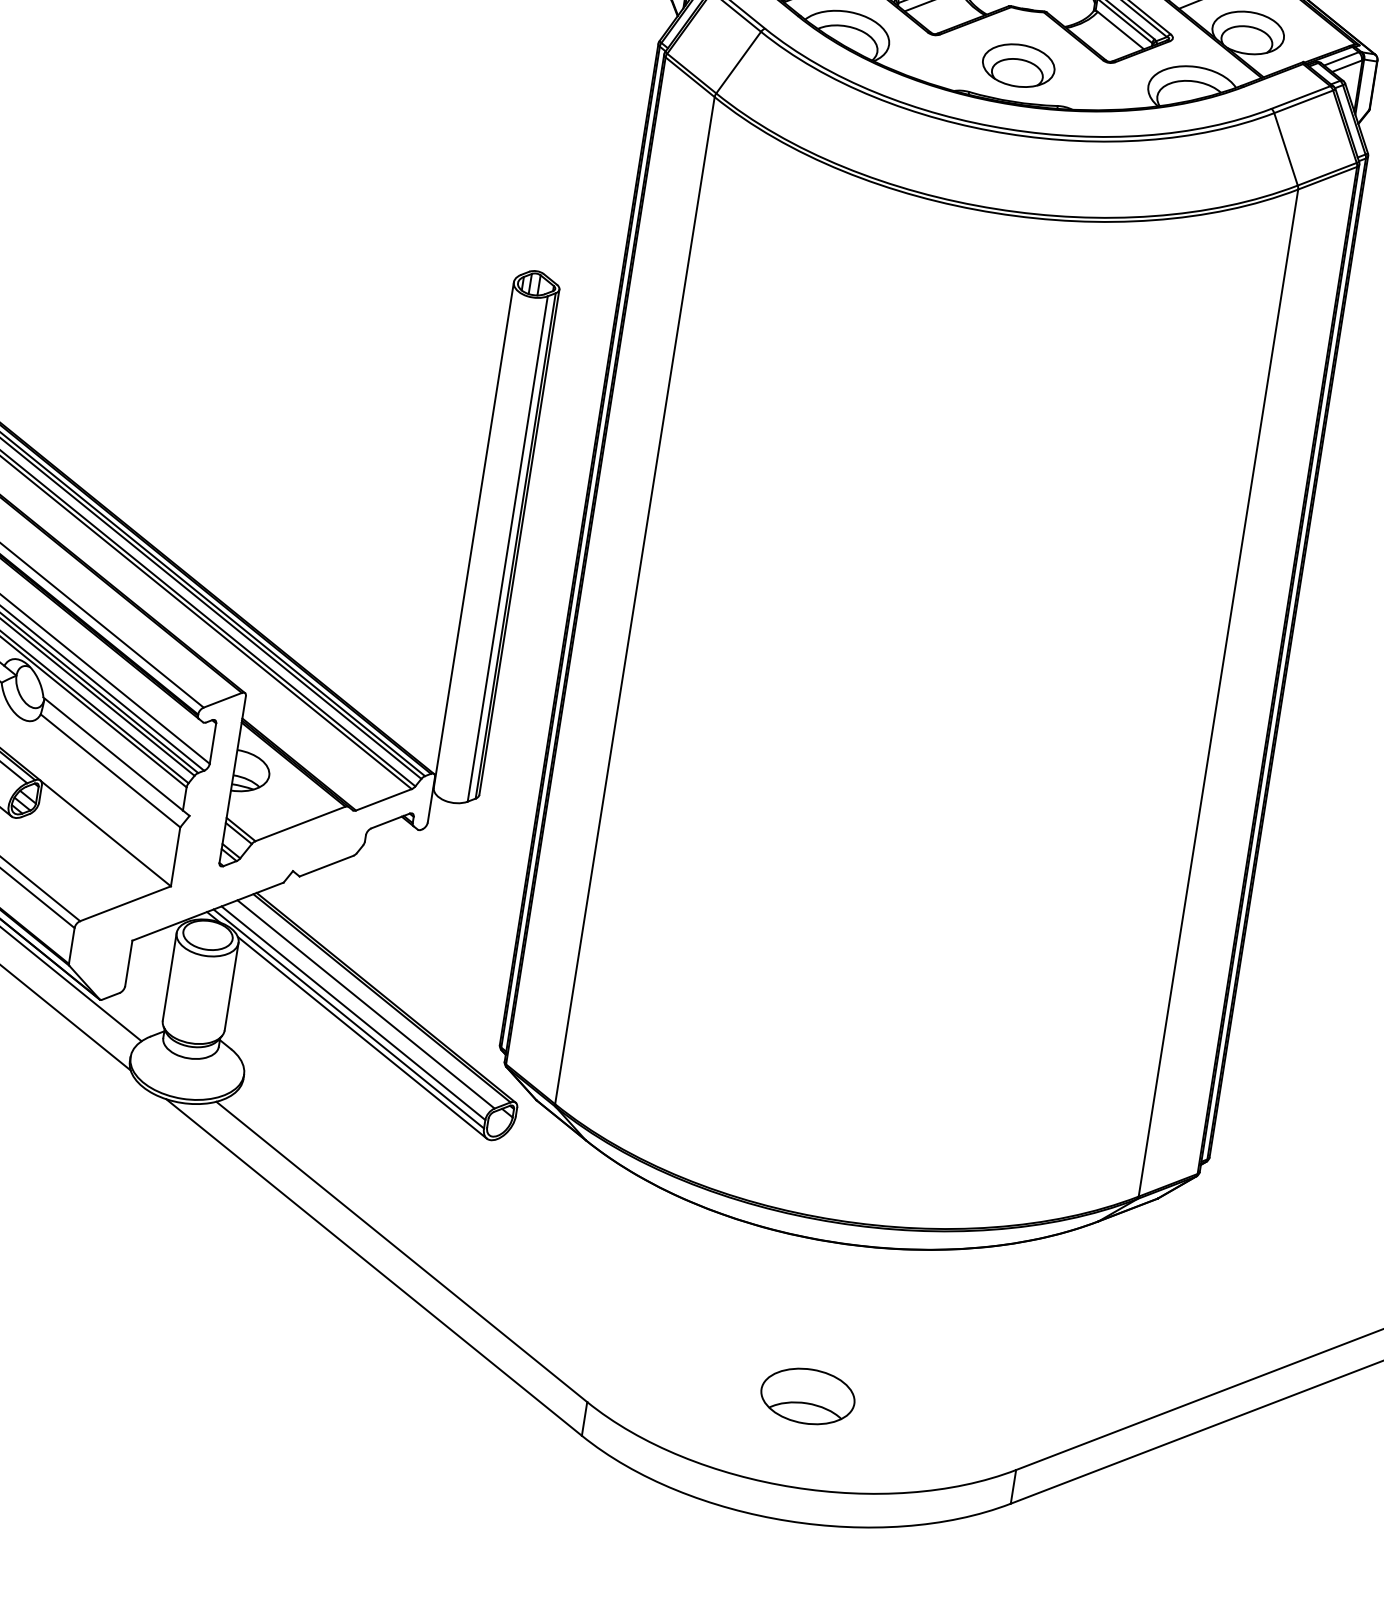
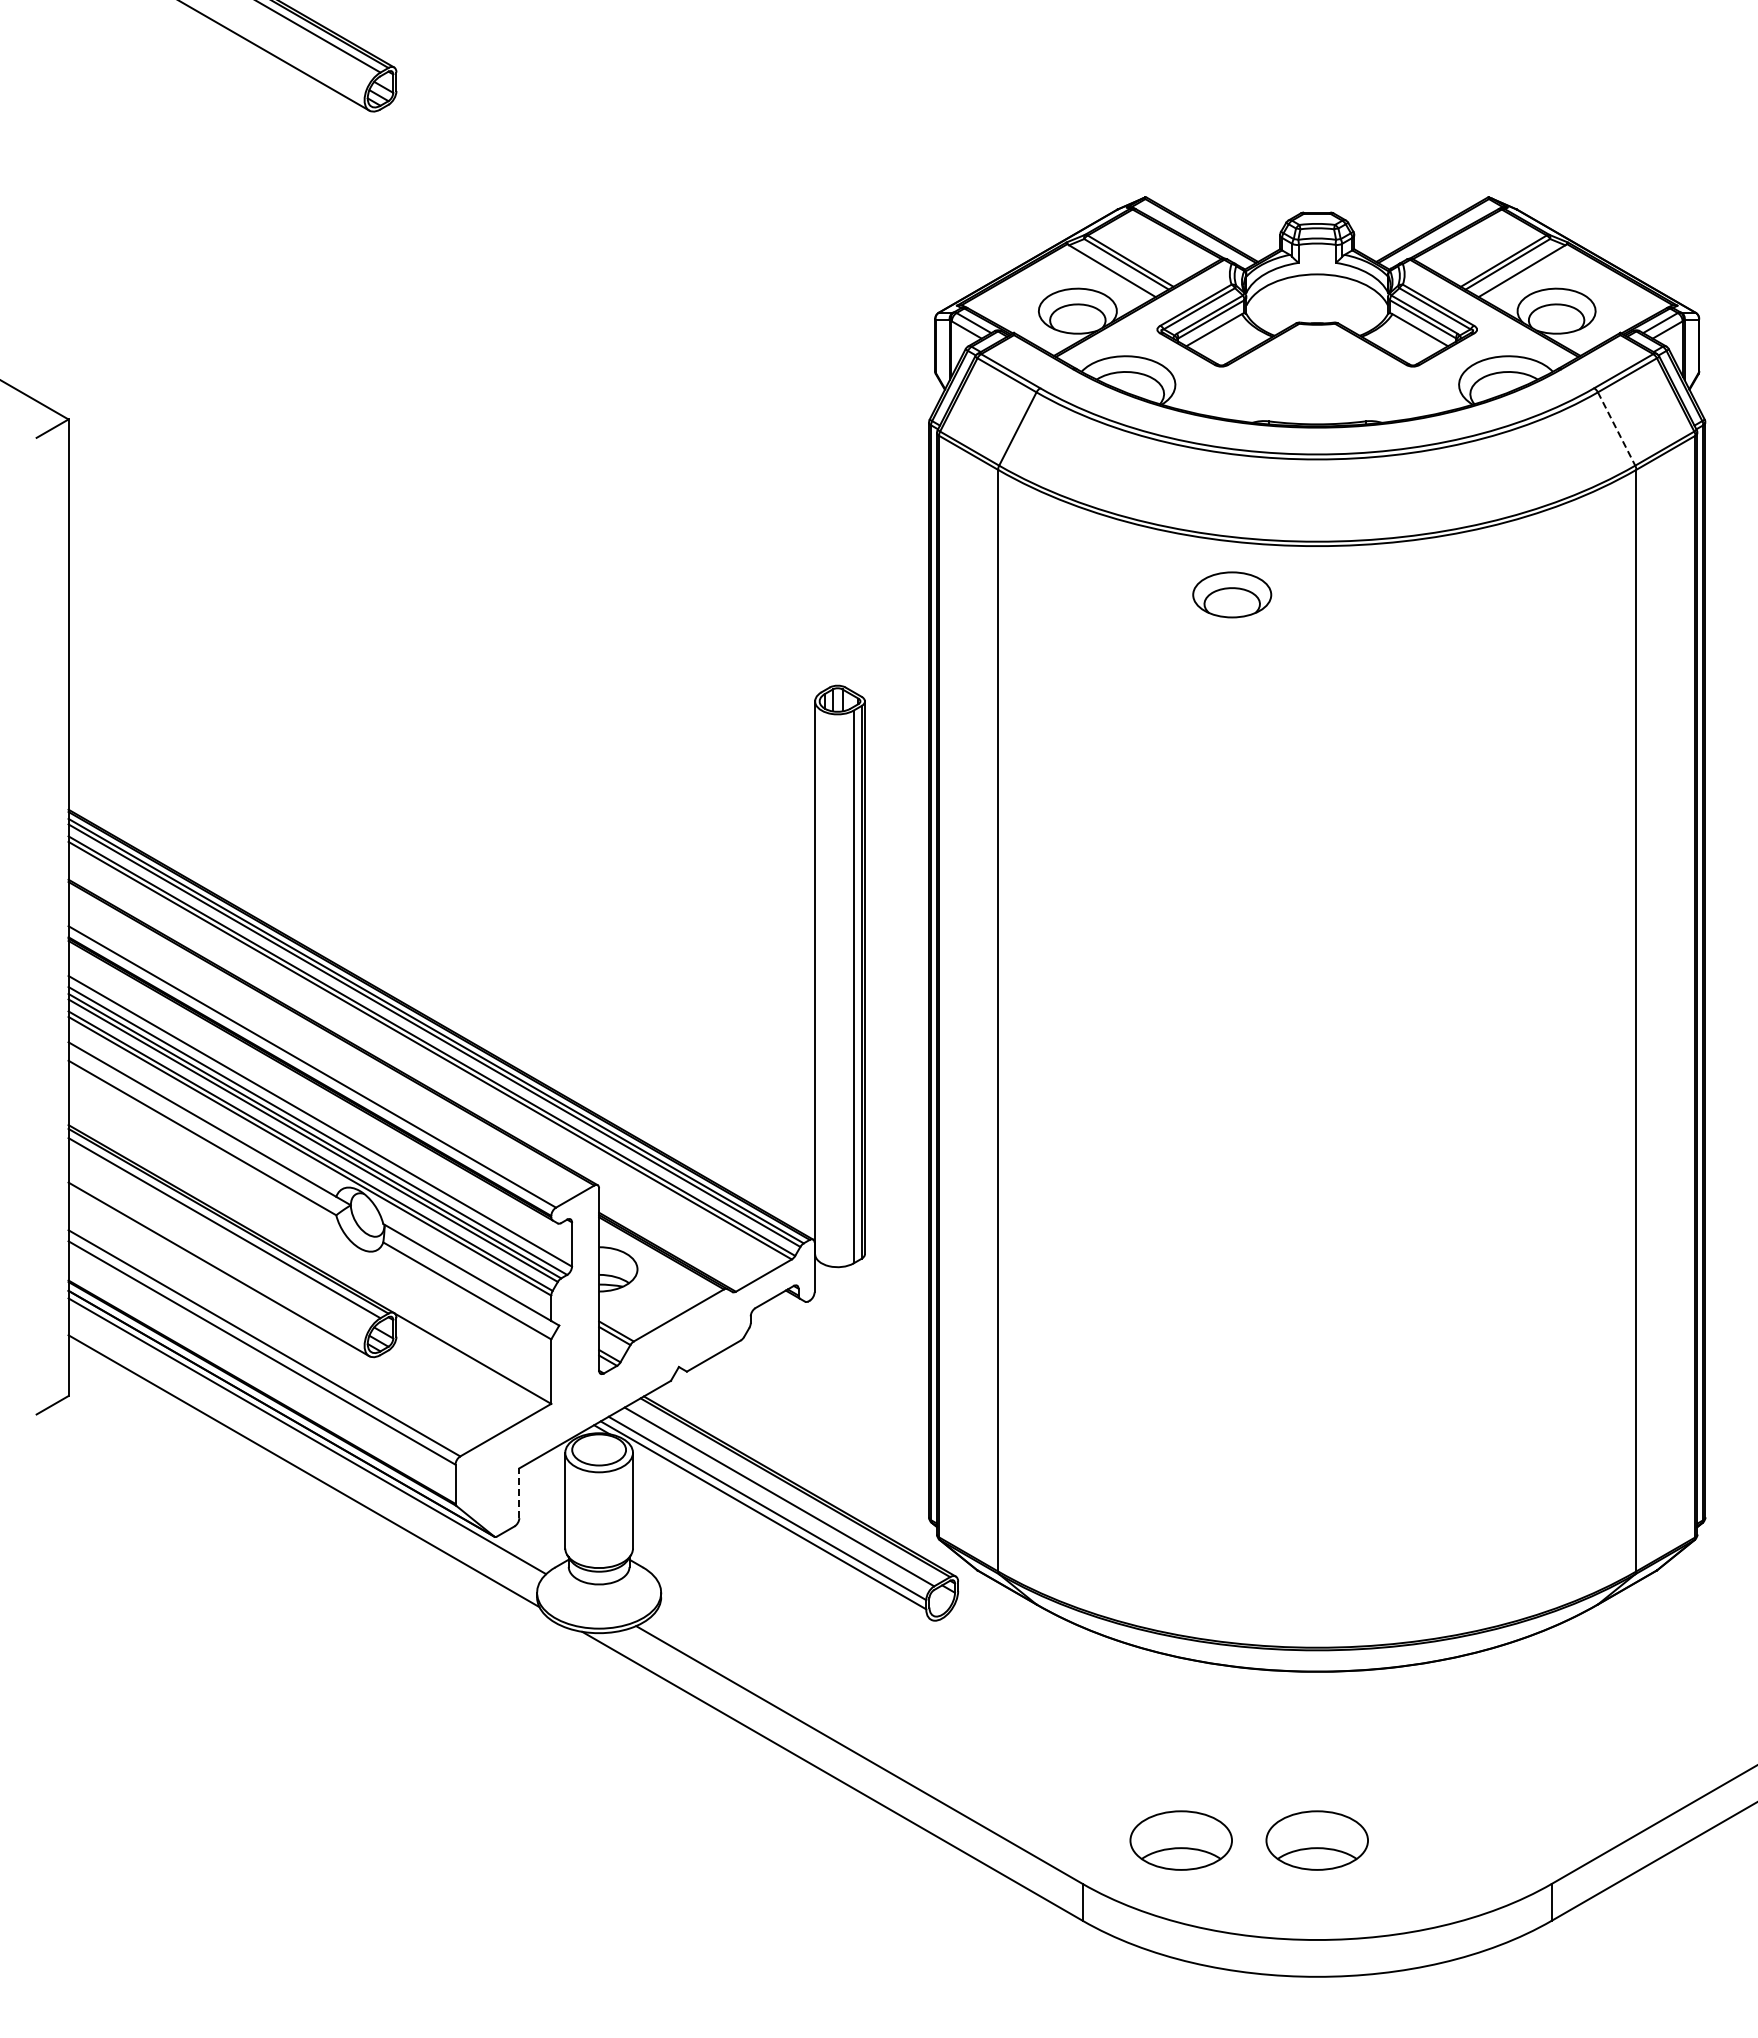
part: (1019, 65) -> (1232, 594), moved
line: (1285, 149) -> (1616, 429), solid -> dashed
line: (128, 963) -> (519, 1493), solid -> dashed
line: (361, 1037) -> (780, 1532), removed
part: (682, 1376) -> (1180, 1840), added

